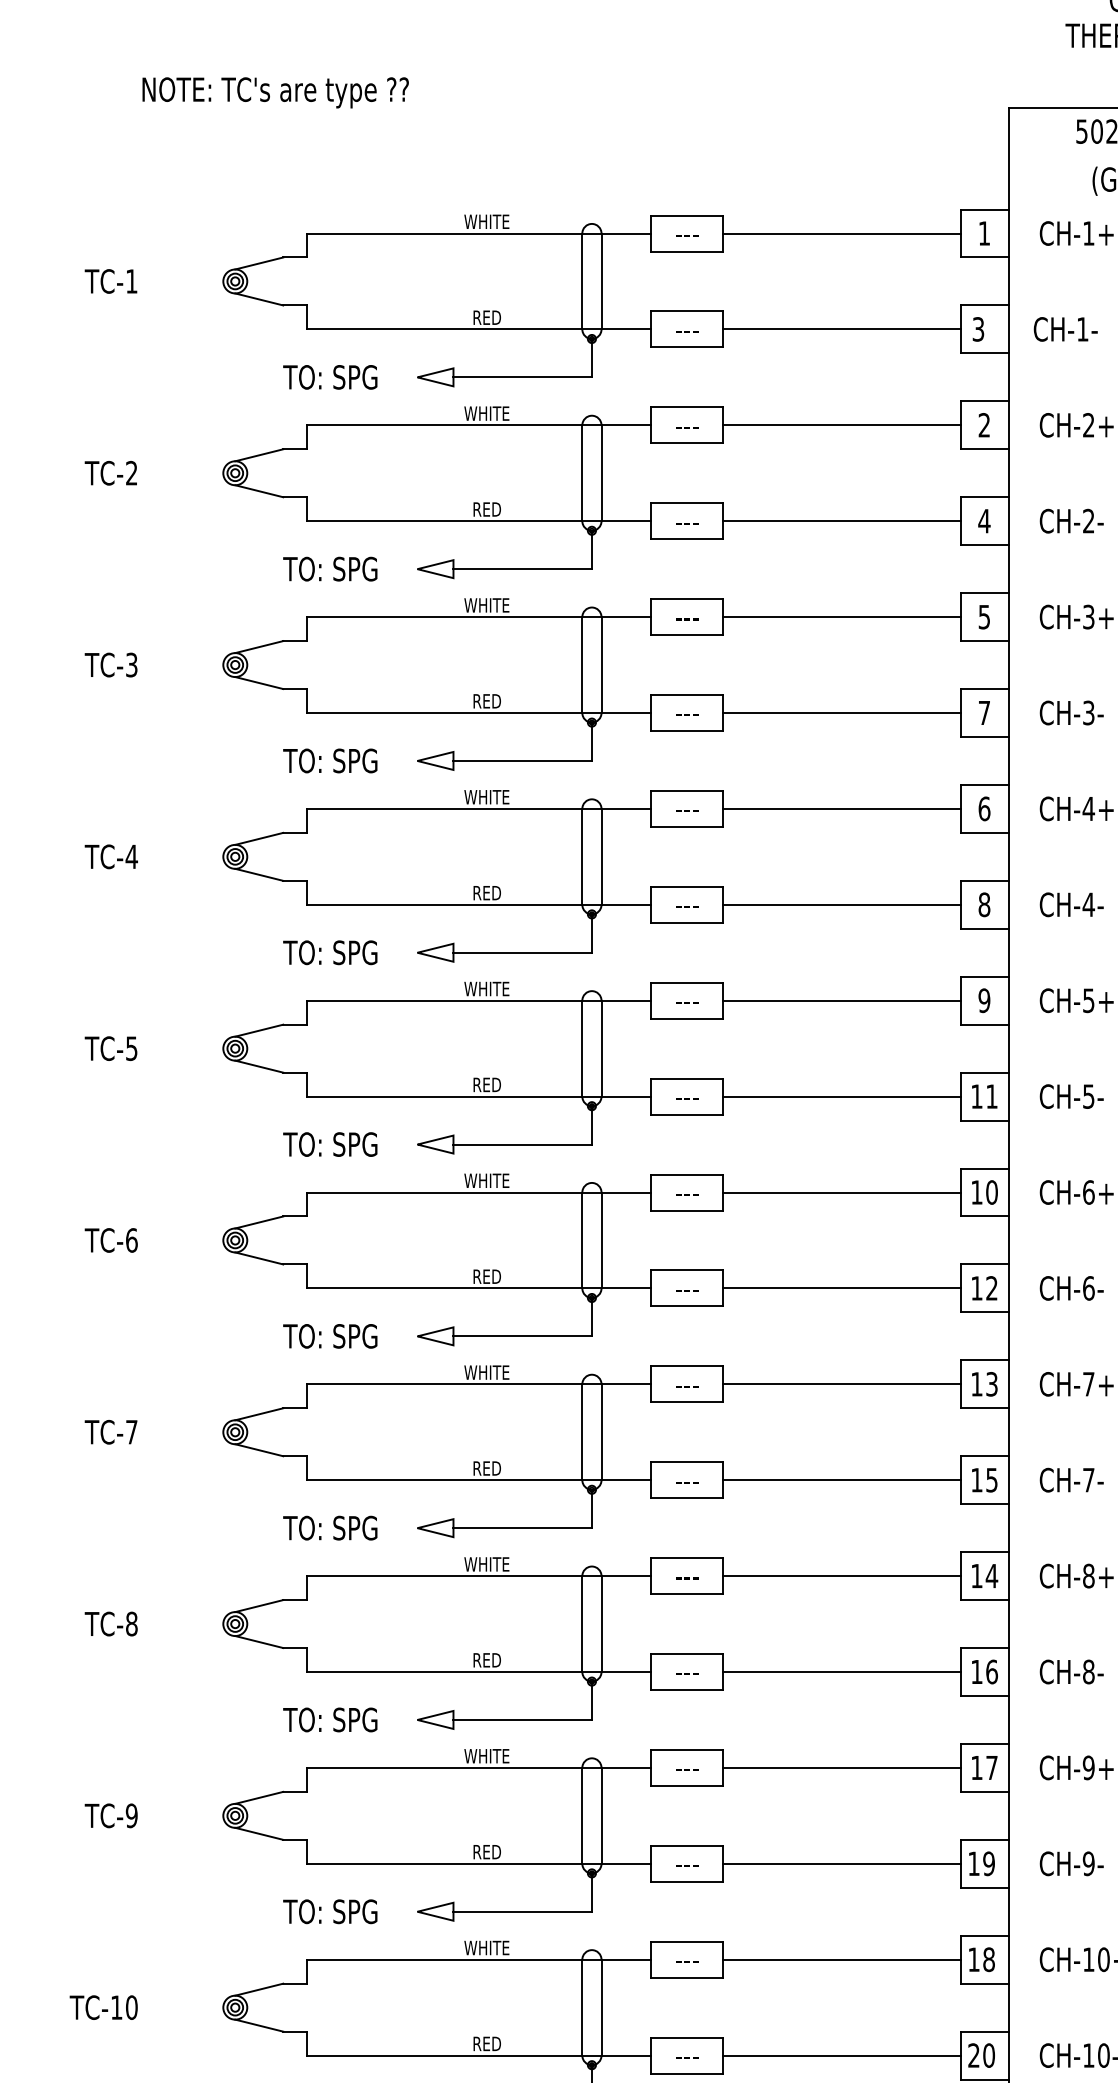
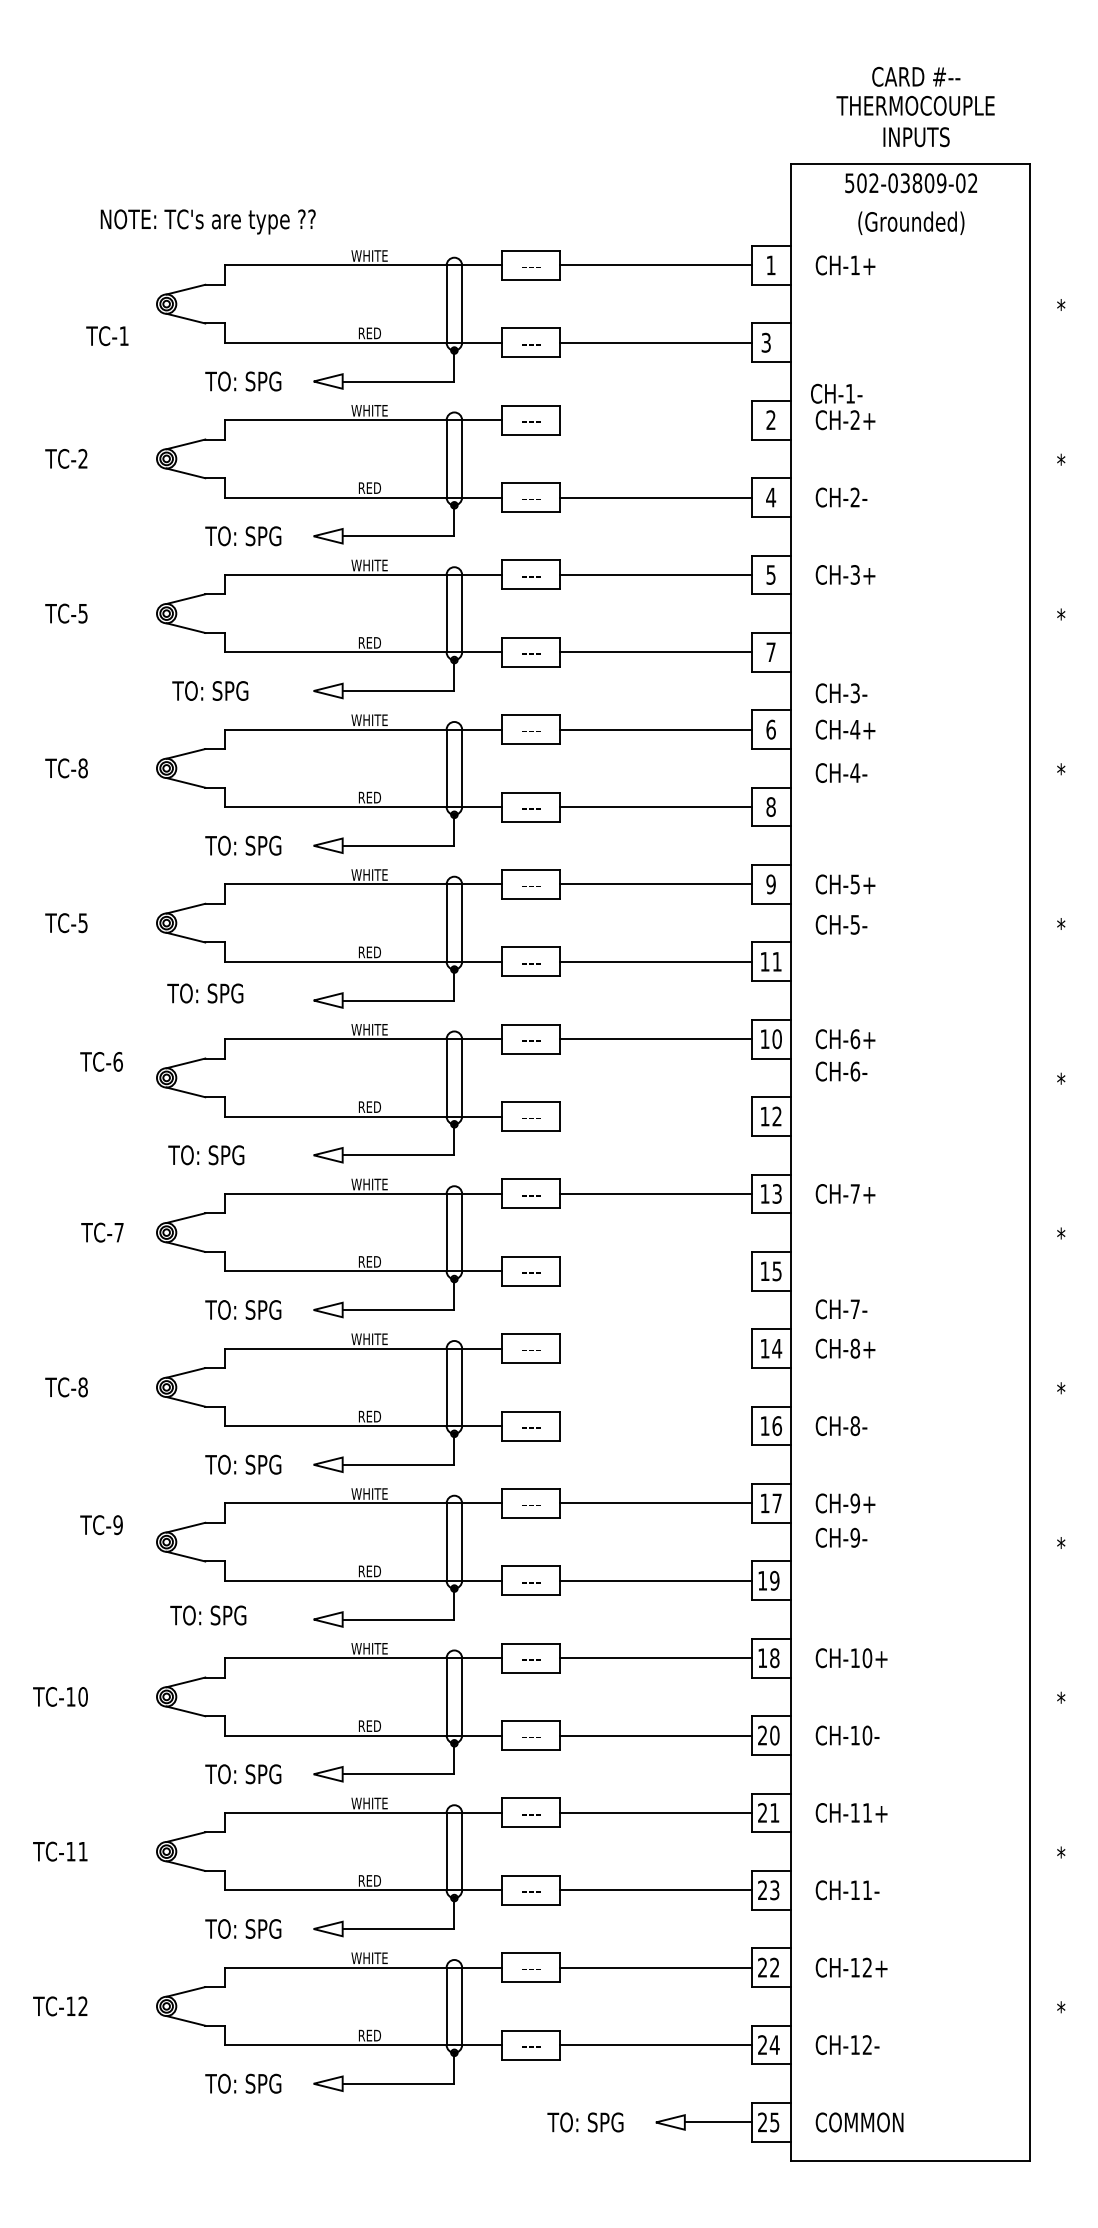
text: (274, 92) -> (207, 221), moved
text: (111, 281) -> (107, 336), moved
text: (1065, 329) -> (836, 393), moved
line: (841, 425) -> (655, 420), removed
text: (132, 663) -> (83, 612), TC-3 -> TC-5
text: (1071, 713) -> (841, 693), moved
text: (330, 760) -> (210, 690), moved
text: (132, 857) -> (83, 768), TC-4 -> TC-8
text: (1071, 904) -> (841, 772), moved
text: (1071, 1096) -> (841, 924), moved
text: (330, 1144) -> (205, 993), moved
text: (111, 1239) -> (101, 1061), moved
line: (841, 1288) -> (655, 1116), removed
text: (1071, 1288) -> (841, 1071), moved
text: (330, 1336) -> (206, 1155), moved
text: (111, 1432) -> (102, 1232), moved
line: (841, 1480) -> (655, 1271), removed
text: (1071, 1480) -> (841, 1309), moved
line: (841, 1575) -> (655, 1348), removed
line: (841, 1672) -> (655, 1426), removed
text: (111, 1816) -> (101, 1525), moved
text: (1071, 1863) -> (841, 1537), moved
text: (330, 1911) -> (208, 1615), moved

